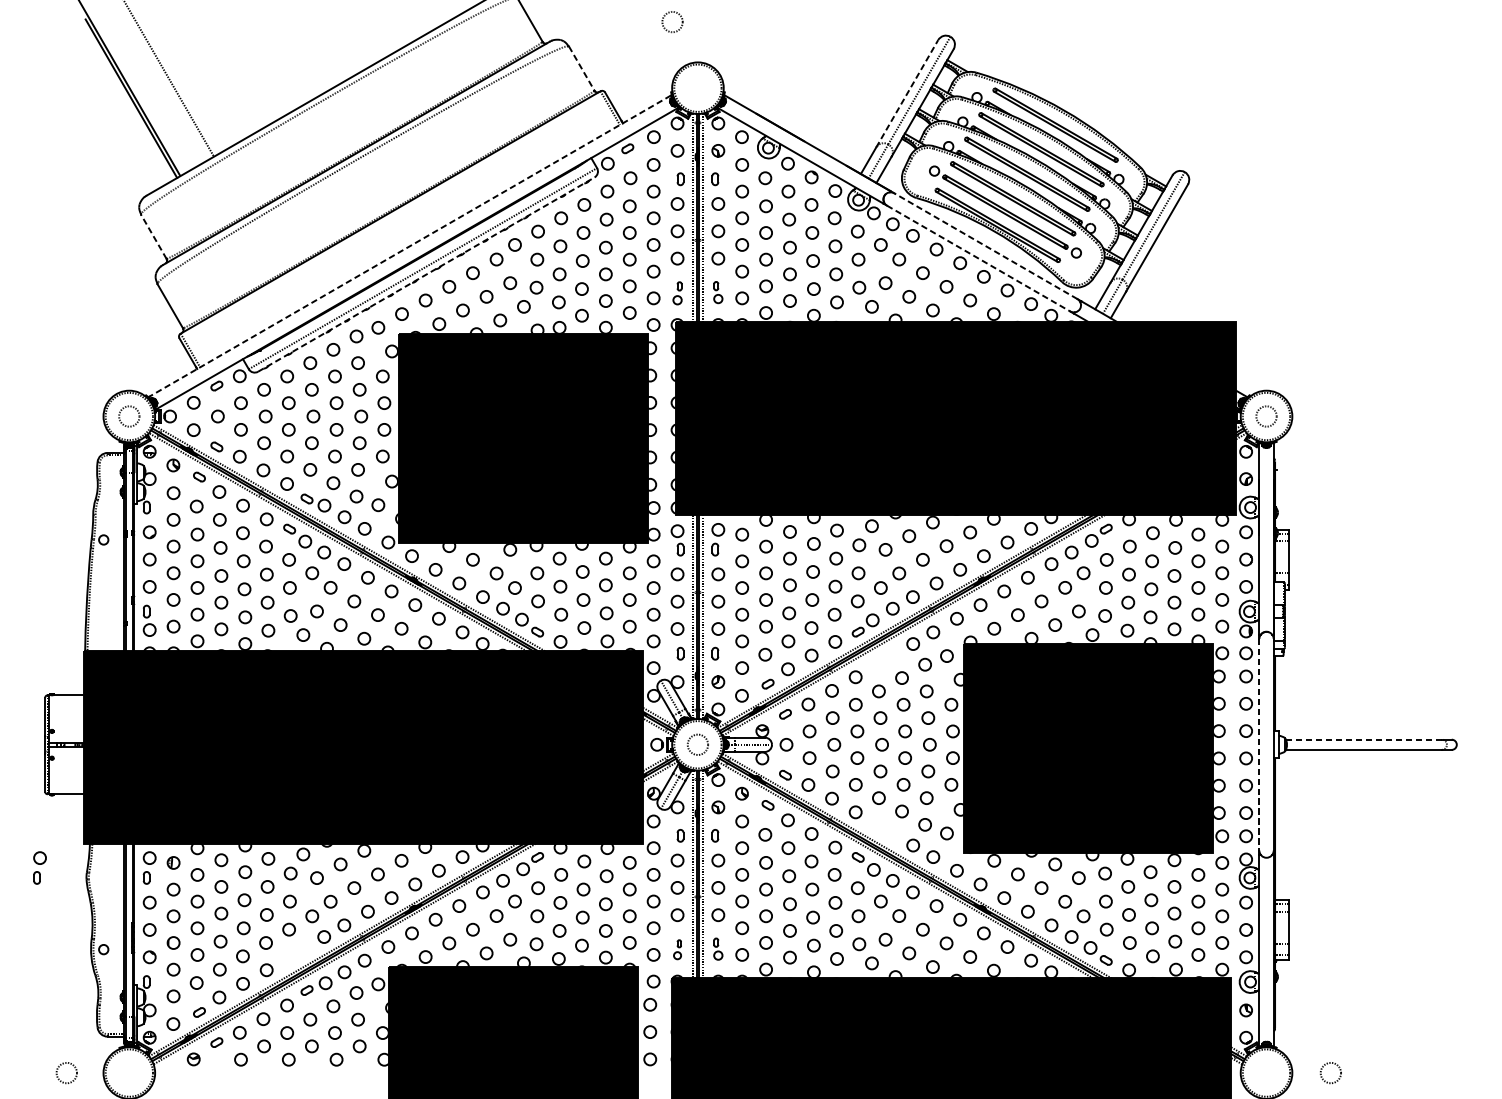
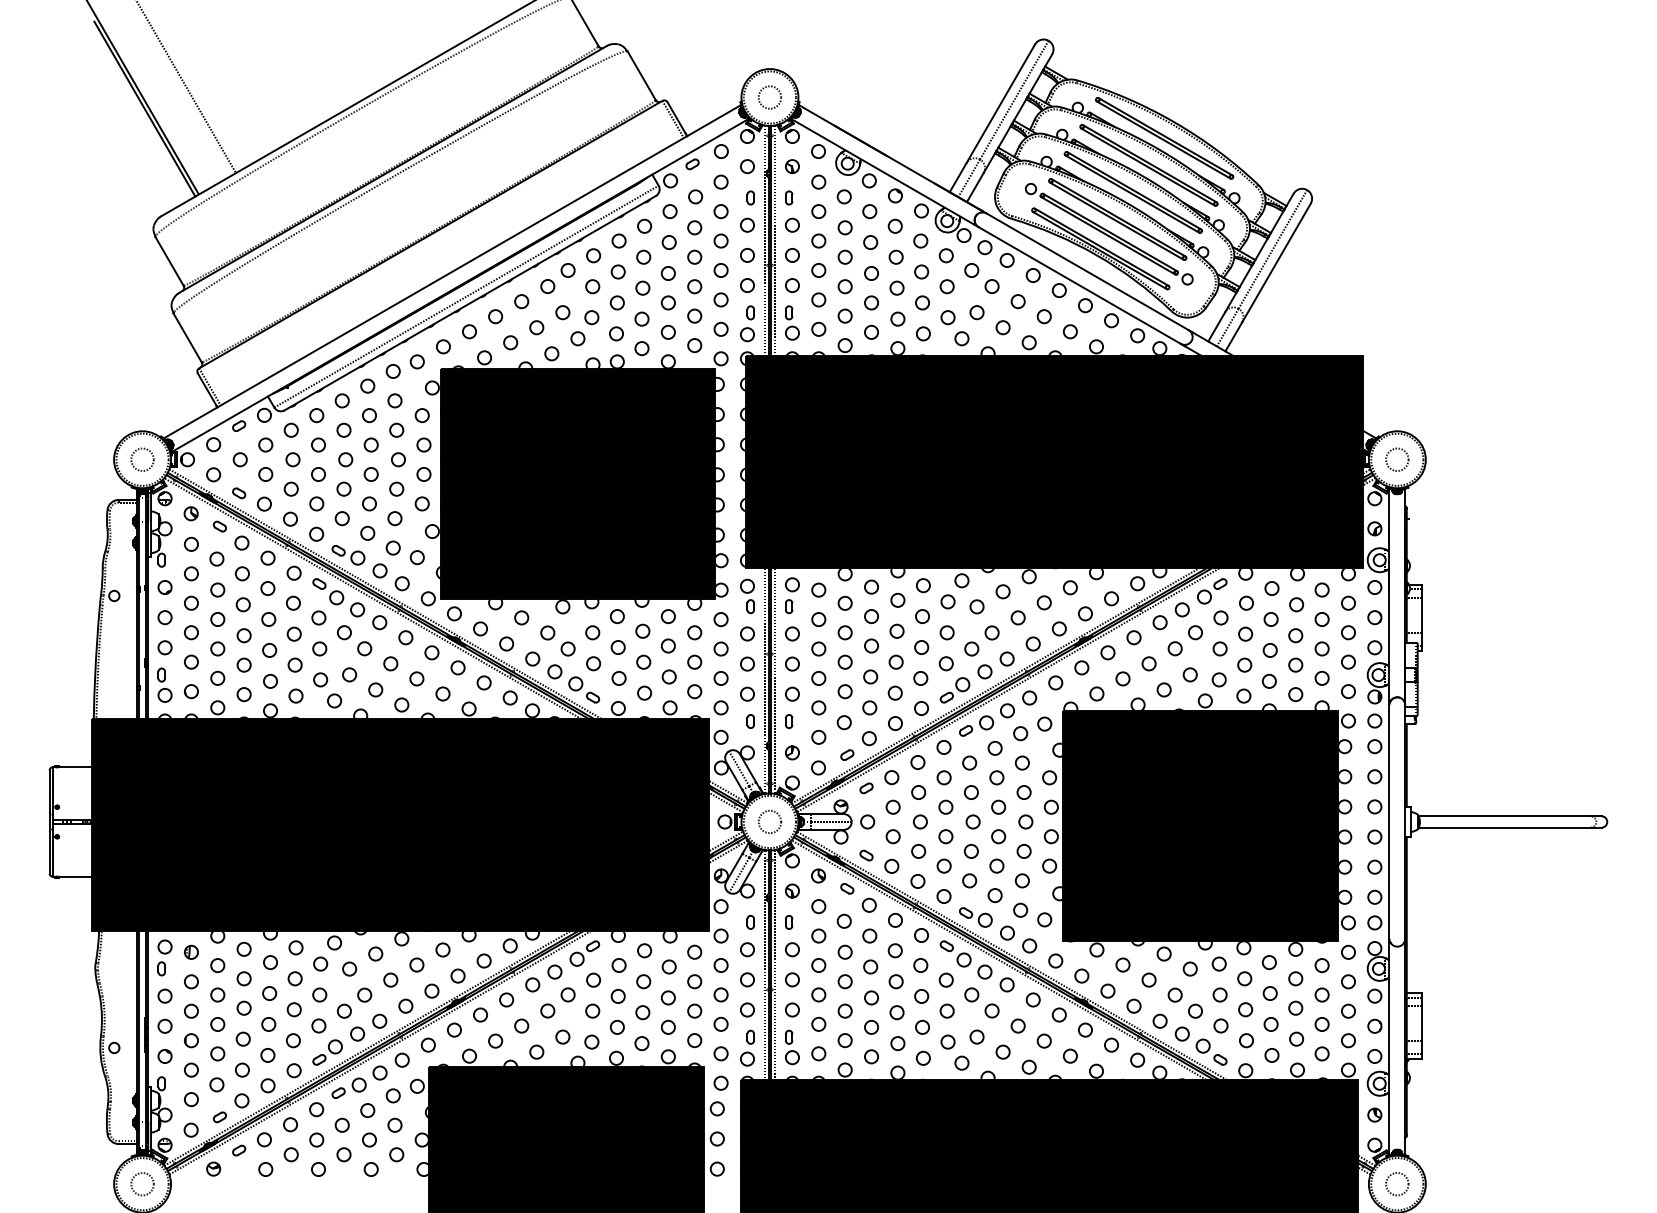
circle: (672, 22) -> (769, 97), moved
line: (582, 69) -> (642, 76), dashed -> solid
line: (907, 93) -> (1001, 103), dashed -> solid
line: (153, 236) -> (169, 261), dashed -> solid
line: (985, 245) -> (1087, 271), dashed -> solid
line: (409, 246) -> (451, 272), dashed -> solid
line: (978, 258) -> (1079, 285), dashed -> solid
line: (426, 273) -> (470, 302), dashed -> solid
part: (718, 292) -> (792, 322), size x1.43
part: (677, 293) -> (747, 323), size x1.43
part: (885, 657) -> (976, 725), added
line: (1363, 739) -> (1504, 816), dashed -> solid
line: (1259, 744) -> (1389, 821), dashed -> solid
part: (884, 831) -> (975, 917), added
part: (39, 867) -> (43, 957), removed
part: (677, 949) -> (747, 1047), size x1.67
part: (718, 949) -> (792, 1047), size x1.43
part: (296, 953) -> (327, 1052), added
circle: (66, 1073) -> (142, 1184), moved
circle: (1331, 1073) -> (1397, 1184), moved

